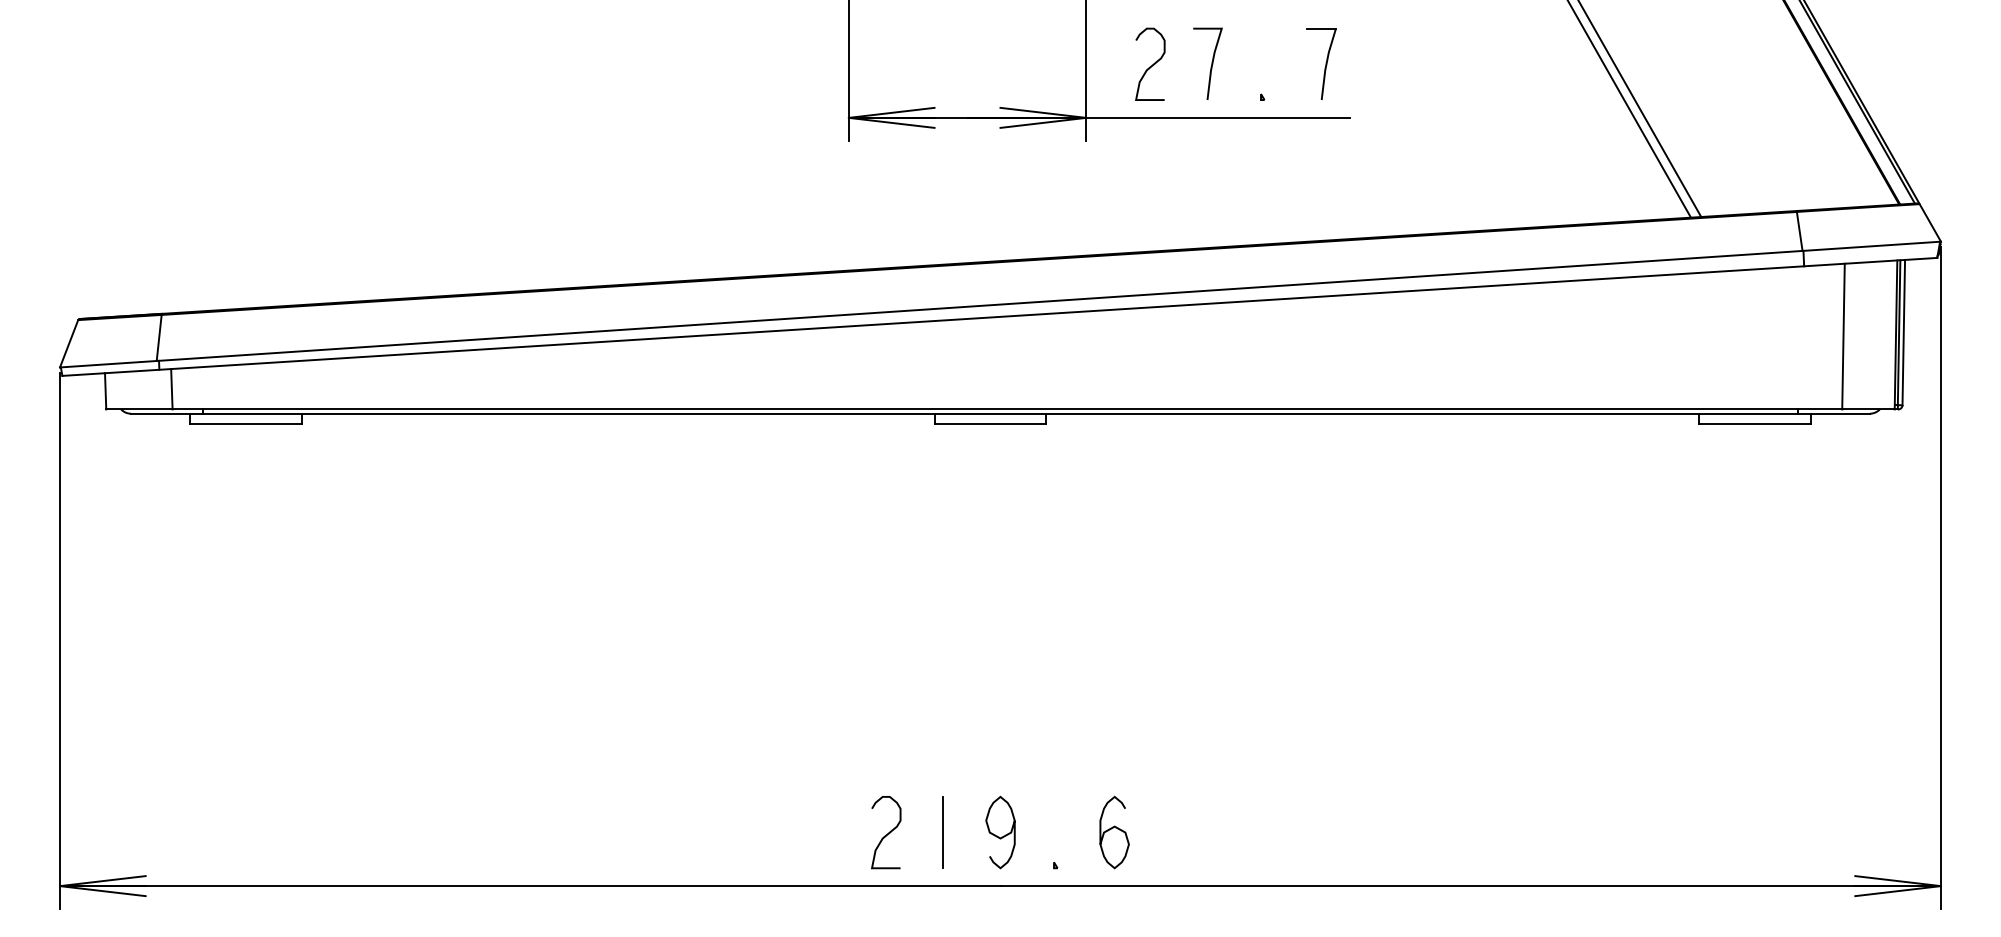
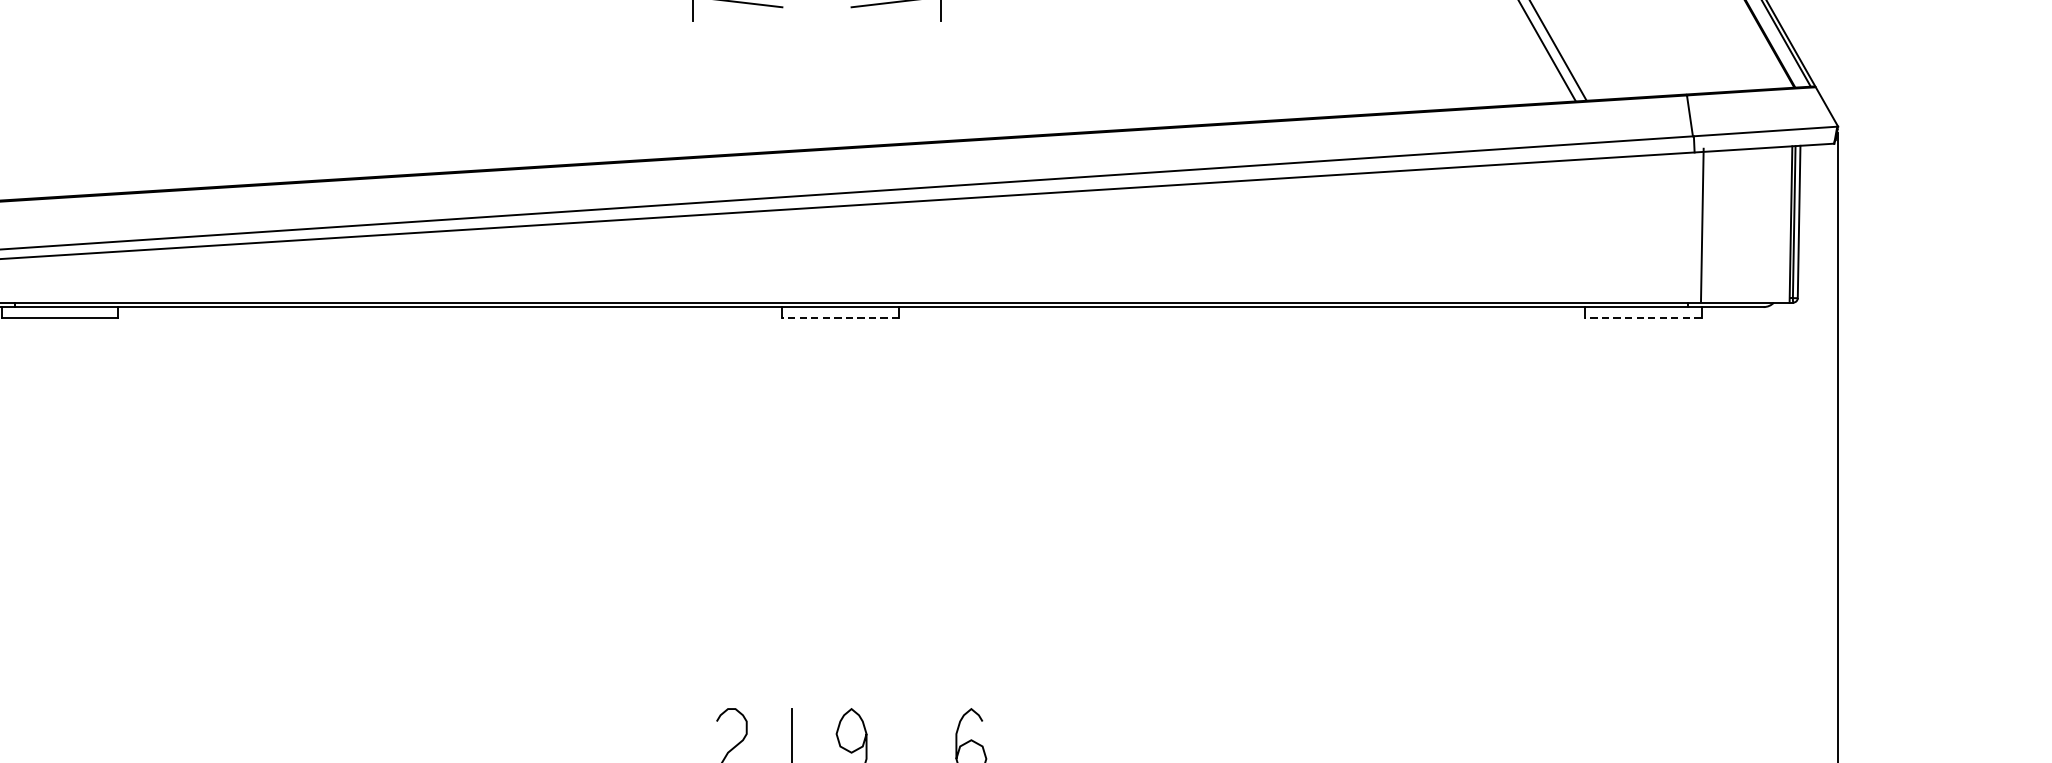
line: (1843, 336) -> (1702, 225), moved
line: (990, 424) -> (841, 318), solid -> dashed
line: (1755, 424) -> (1643, 318), solid -> dashed

